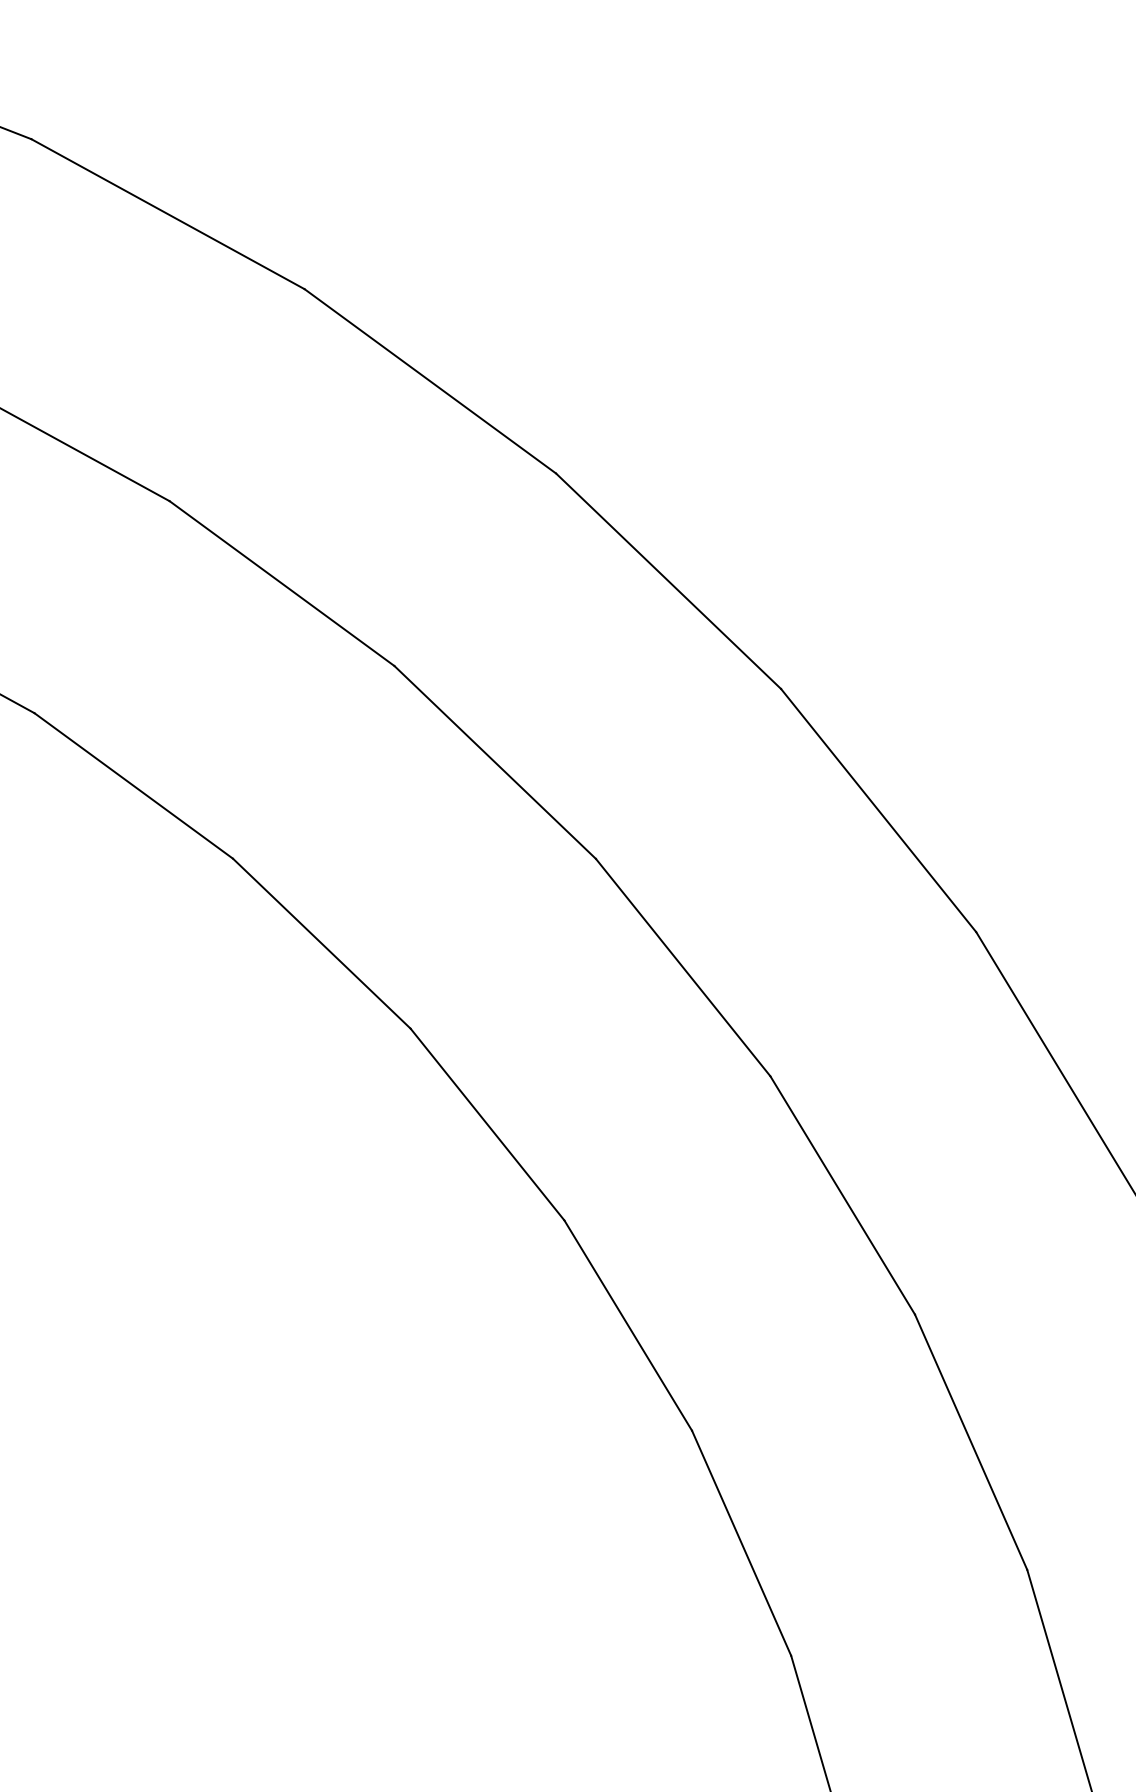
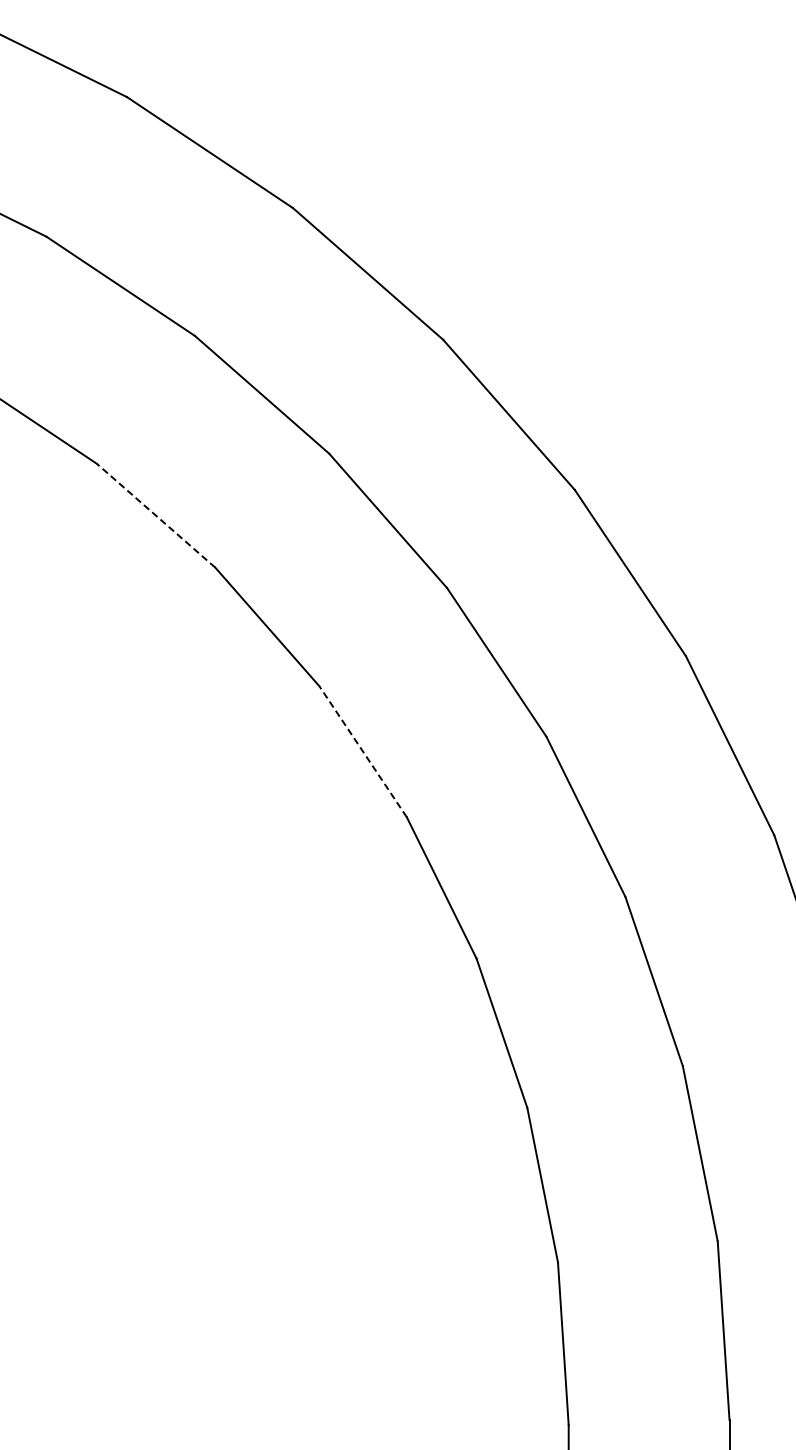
line: (134, 785) -> (156, 515), solid -> dashed
line: (488, 1124) -> (363, 751), solid -> dashed

